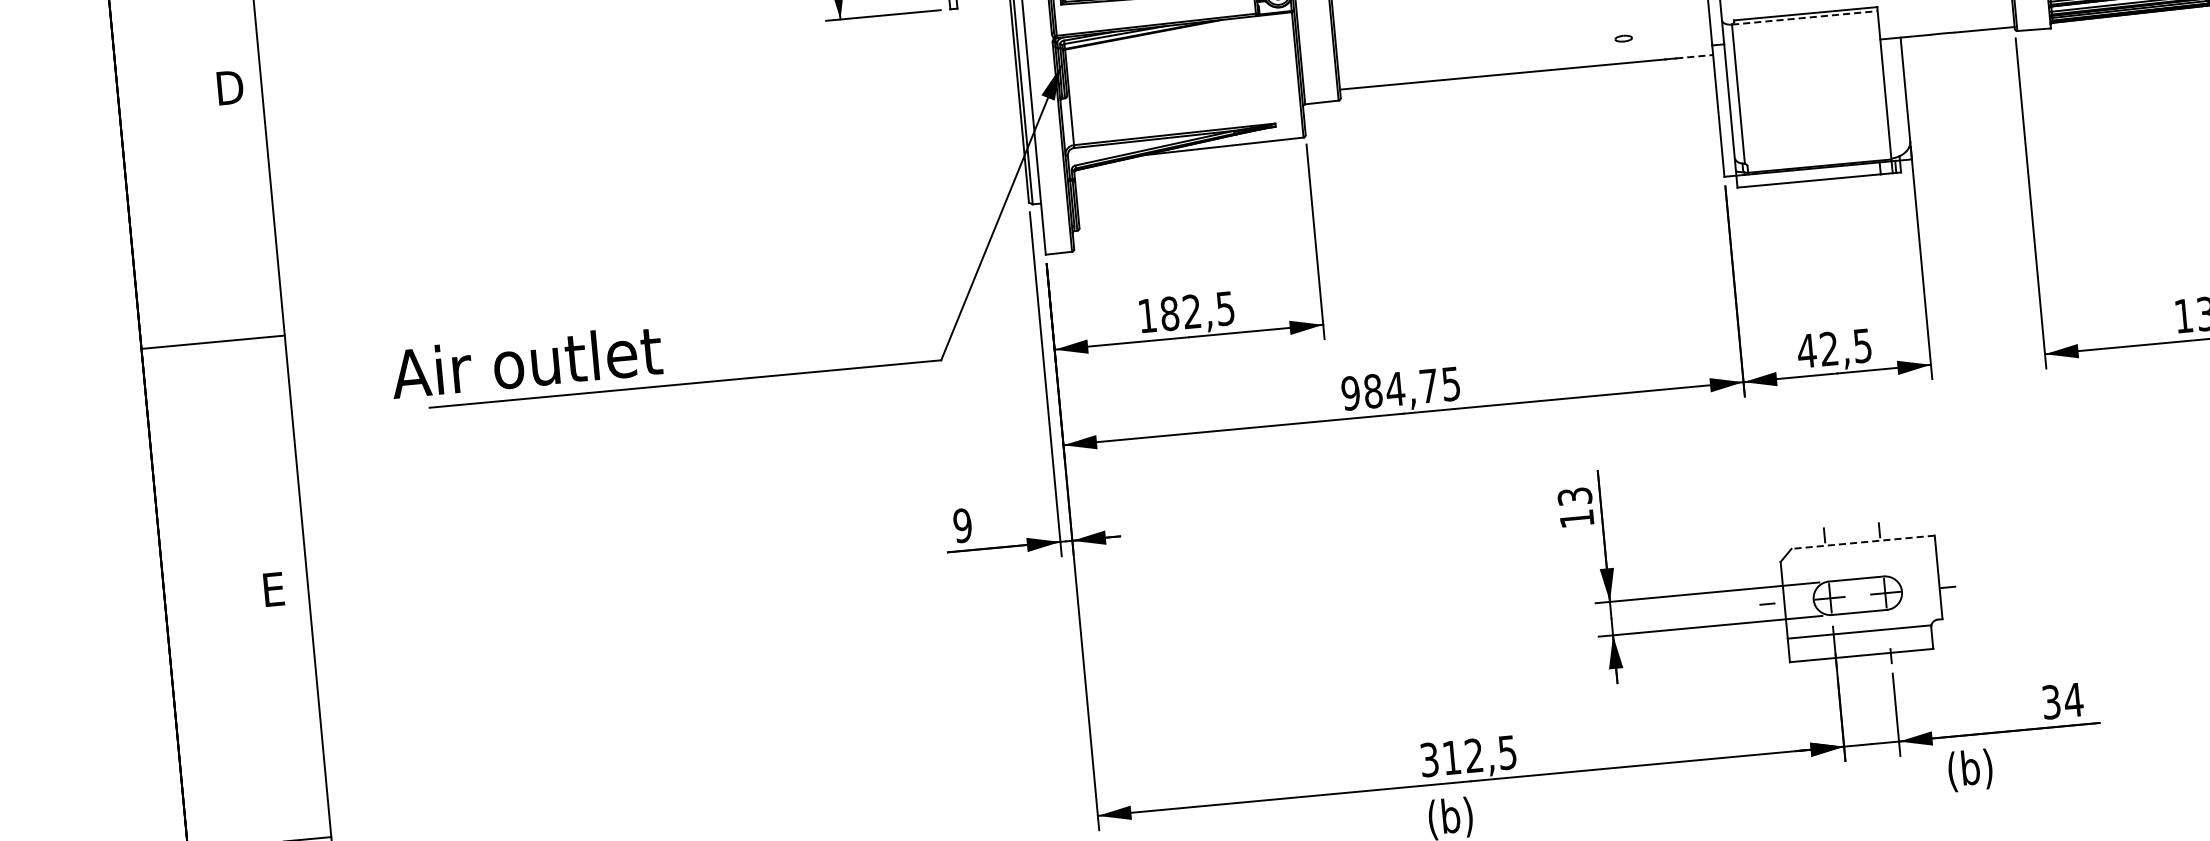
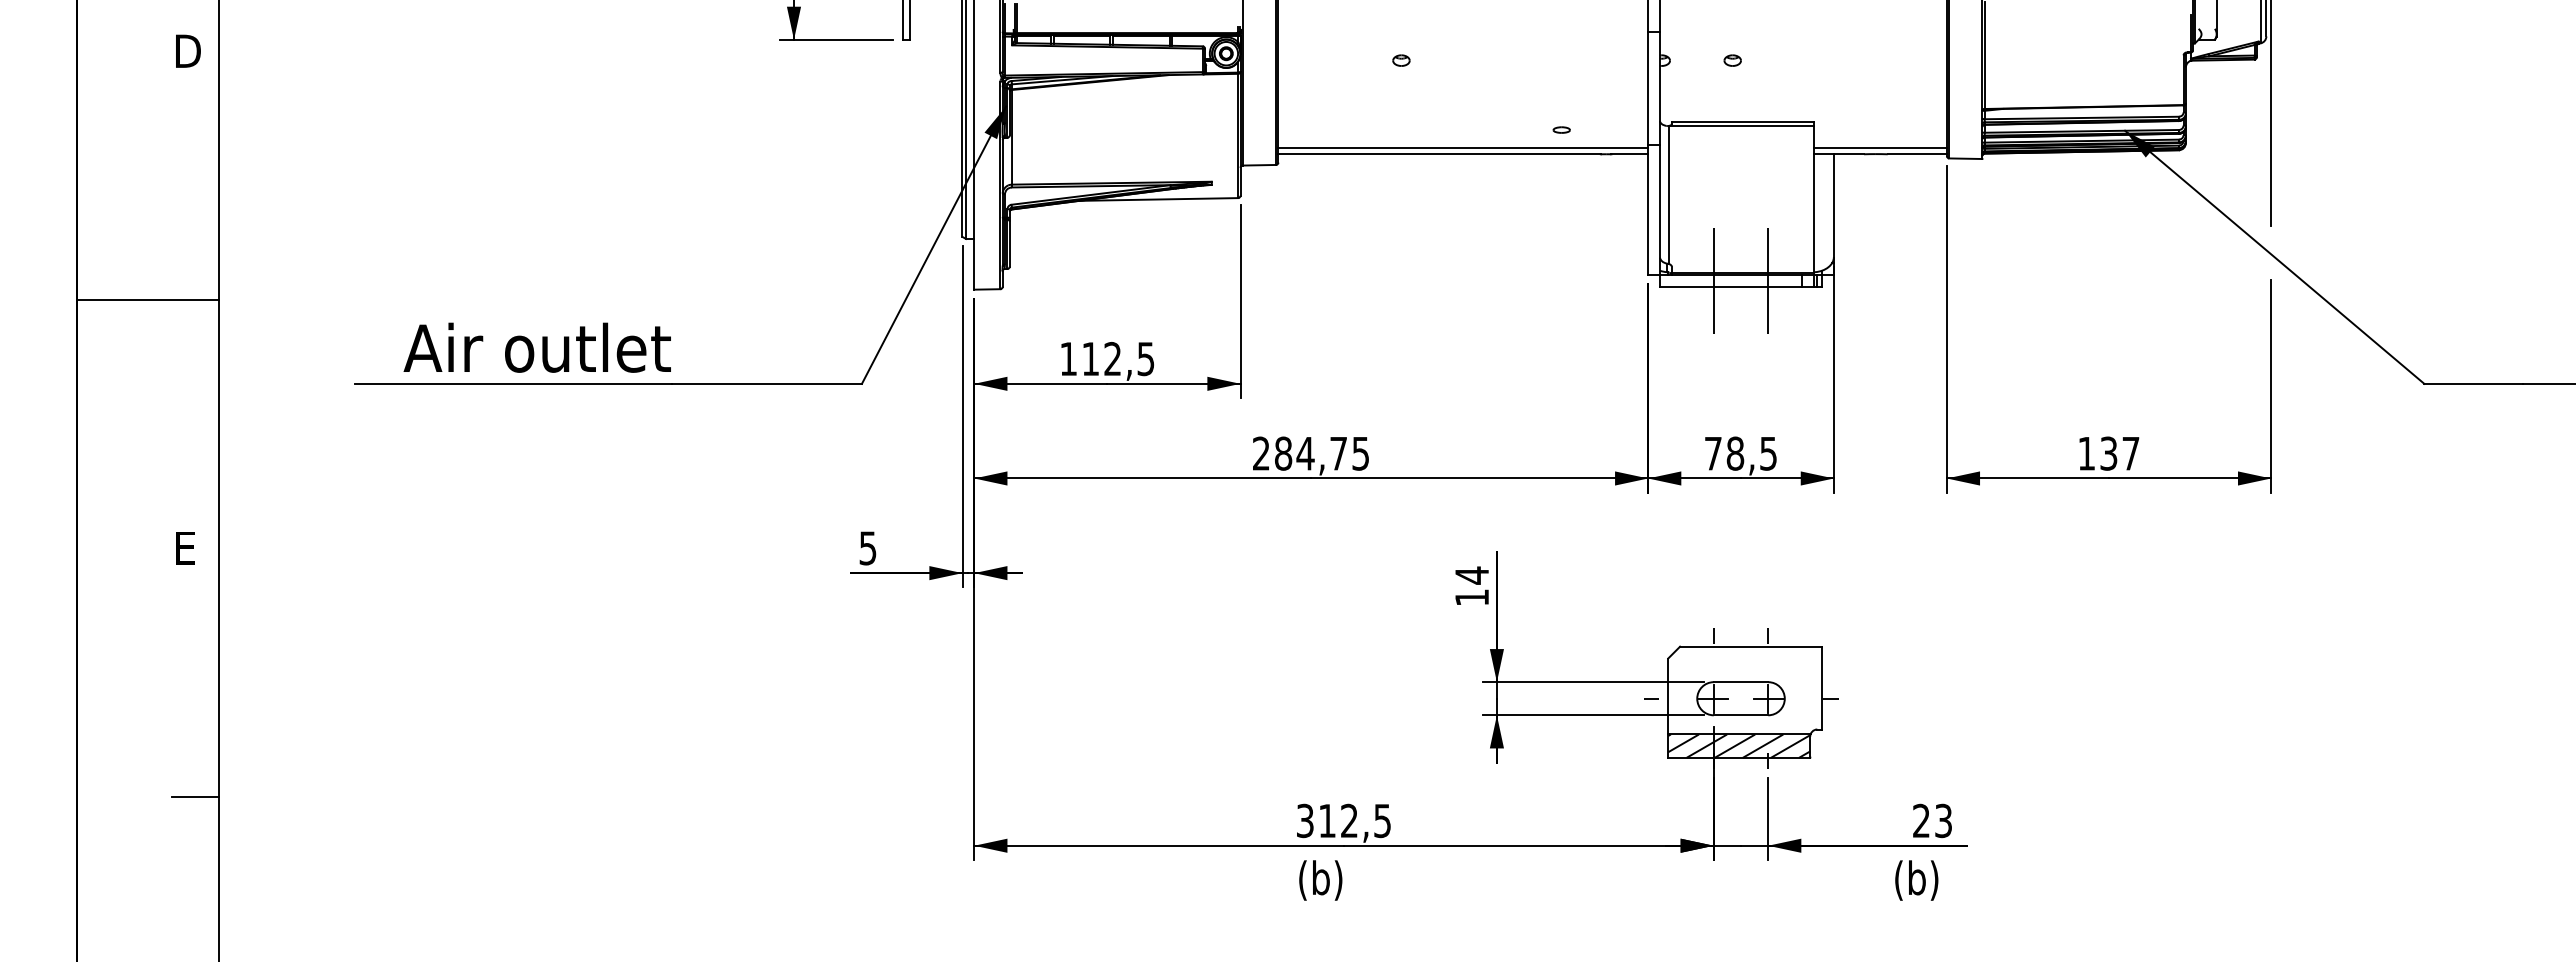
line: (1805, 18) -> (1742, 126), dashed -> solid
line: (1946, 27) -> (1879, 148), added
line: (1695, 56) -> (1630, 154), dashed -> solid
line: (1526, 66) -> (1463, 148), added
line: (1846, 171) -> (1768, 280), added
line: (1790, 176) -> (1713, 280), added
text: (1169, 313) -> (1090, 358), 182,5 -> 112,5
text: (1818, 349) -> (1724, 453), 42,5 -> 78,5
text: (525, 361) -> (536, 347), moved
text: (1349, 393) -> (1260, 453), 984,75 -> 284,75
text: (1575, 496) -> (1472, 575), 13 -> 14
text: (962, 525) -> (867, 548), 9 -> 5
line: (1863, 542) -> (1751, 646), dashed -> solid
hatch: (1860, 643) -> (1739, 745), added
text: (2062, 700) -> (1932, 820), 34 -> 23
text: (1970, 770) -> (1916, 880), moved

